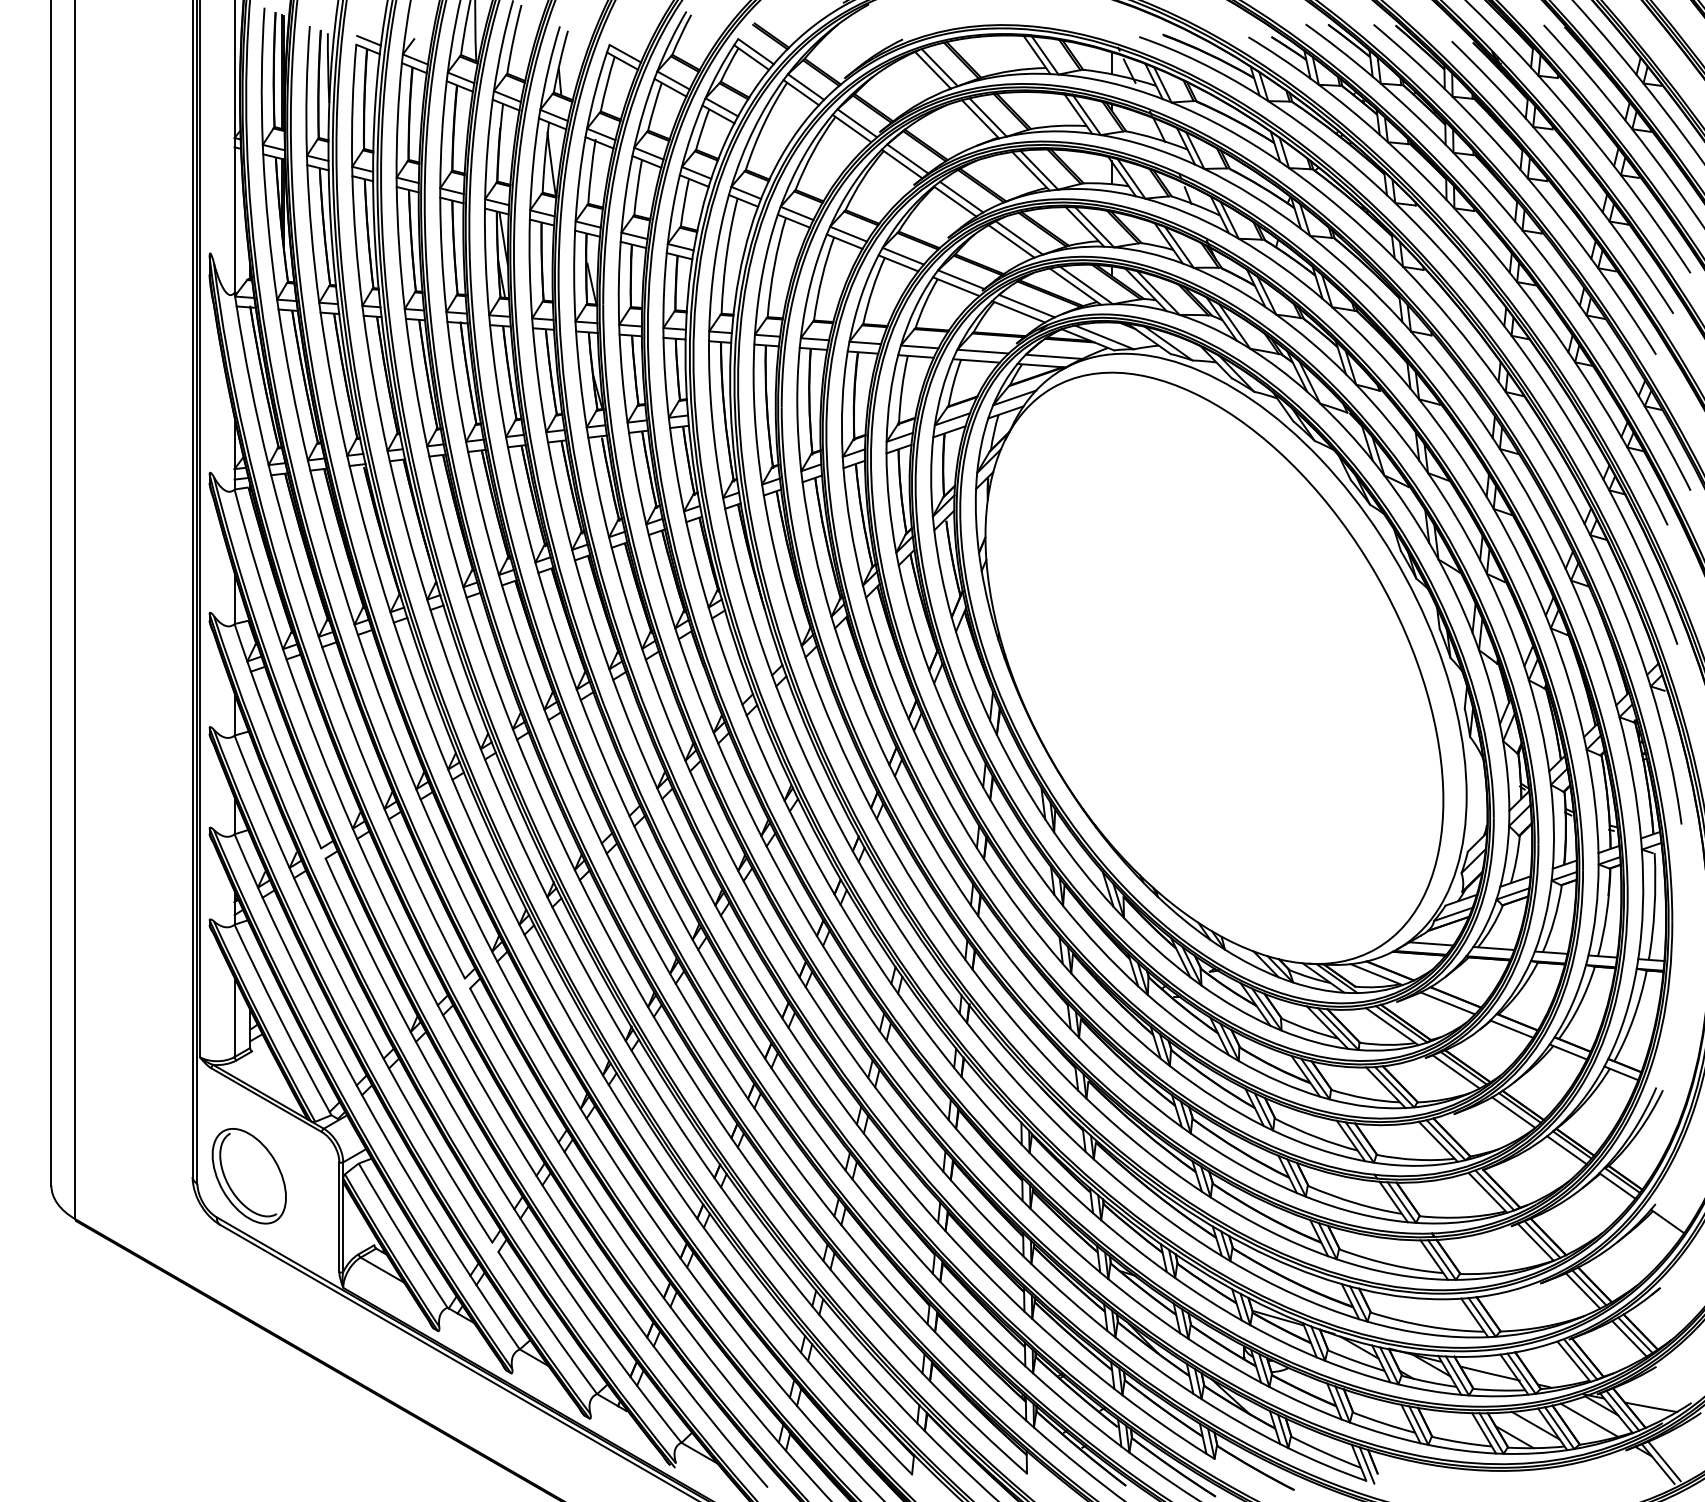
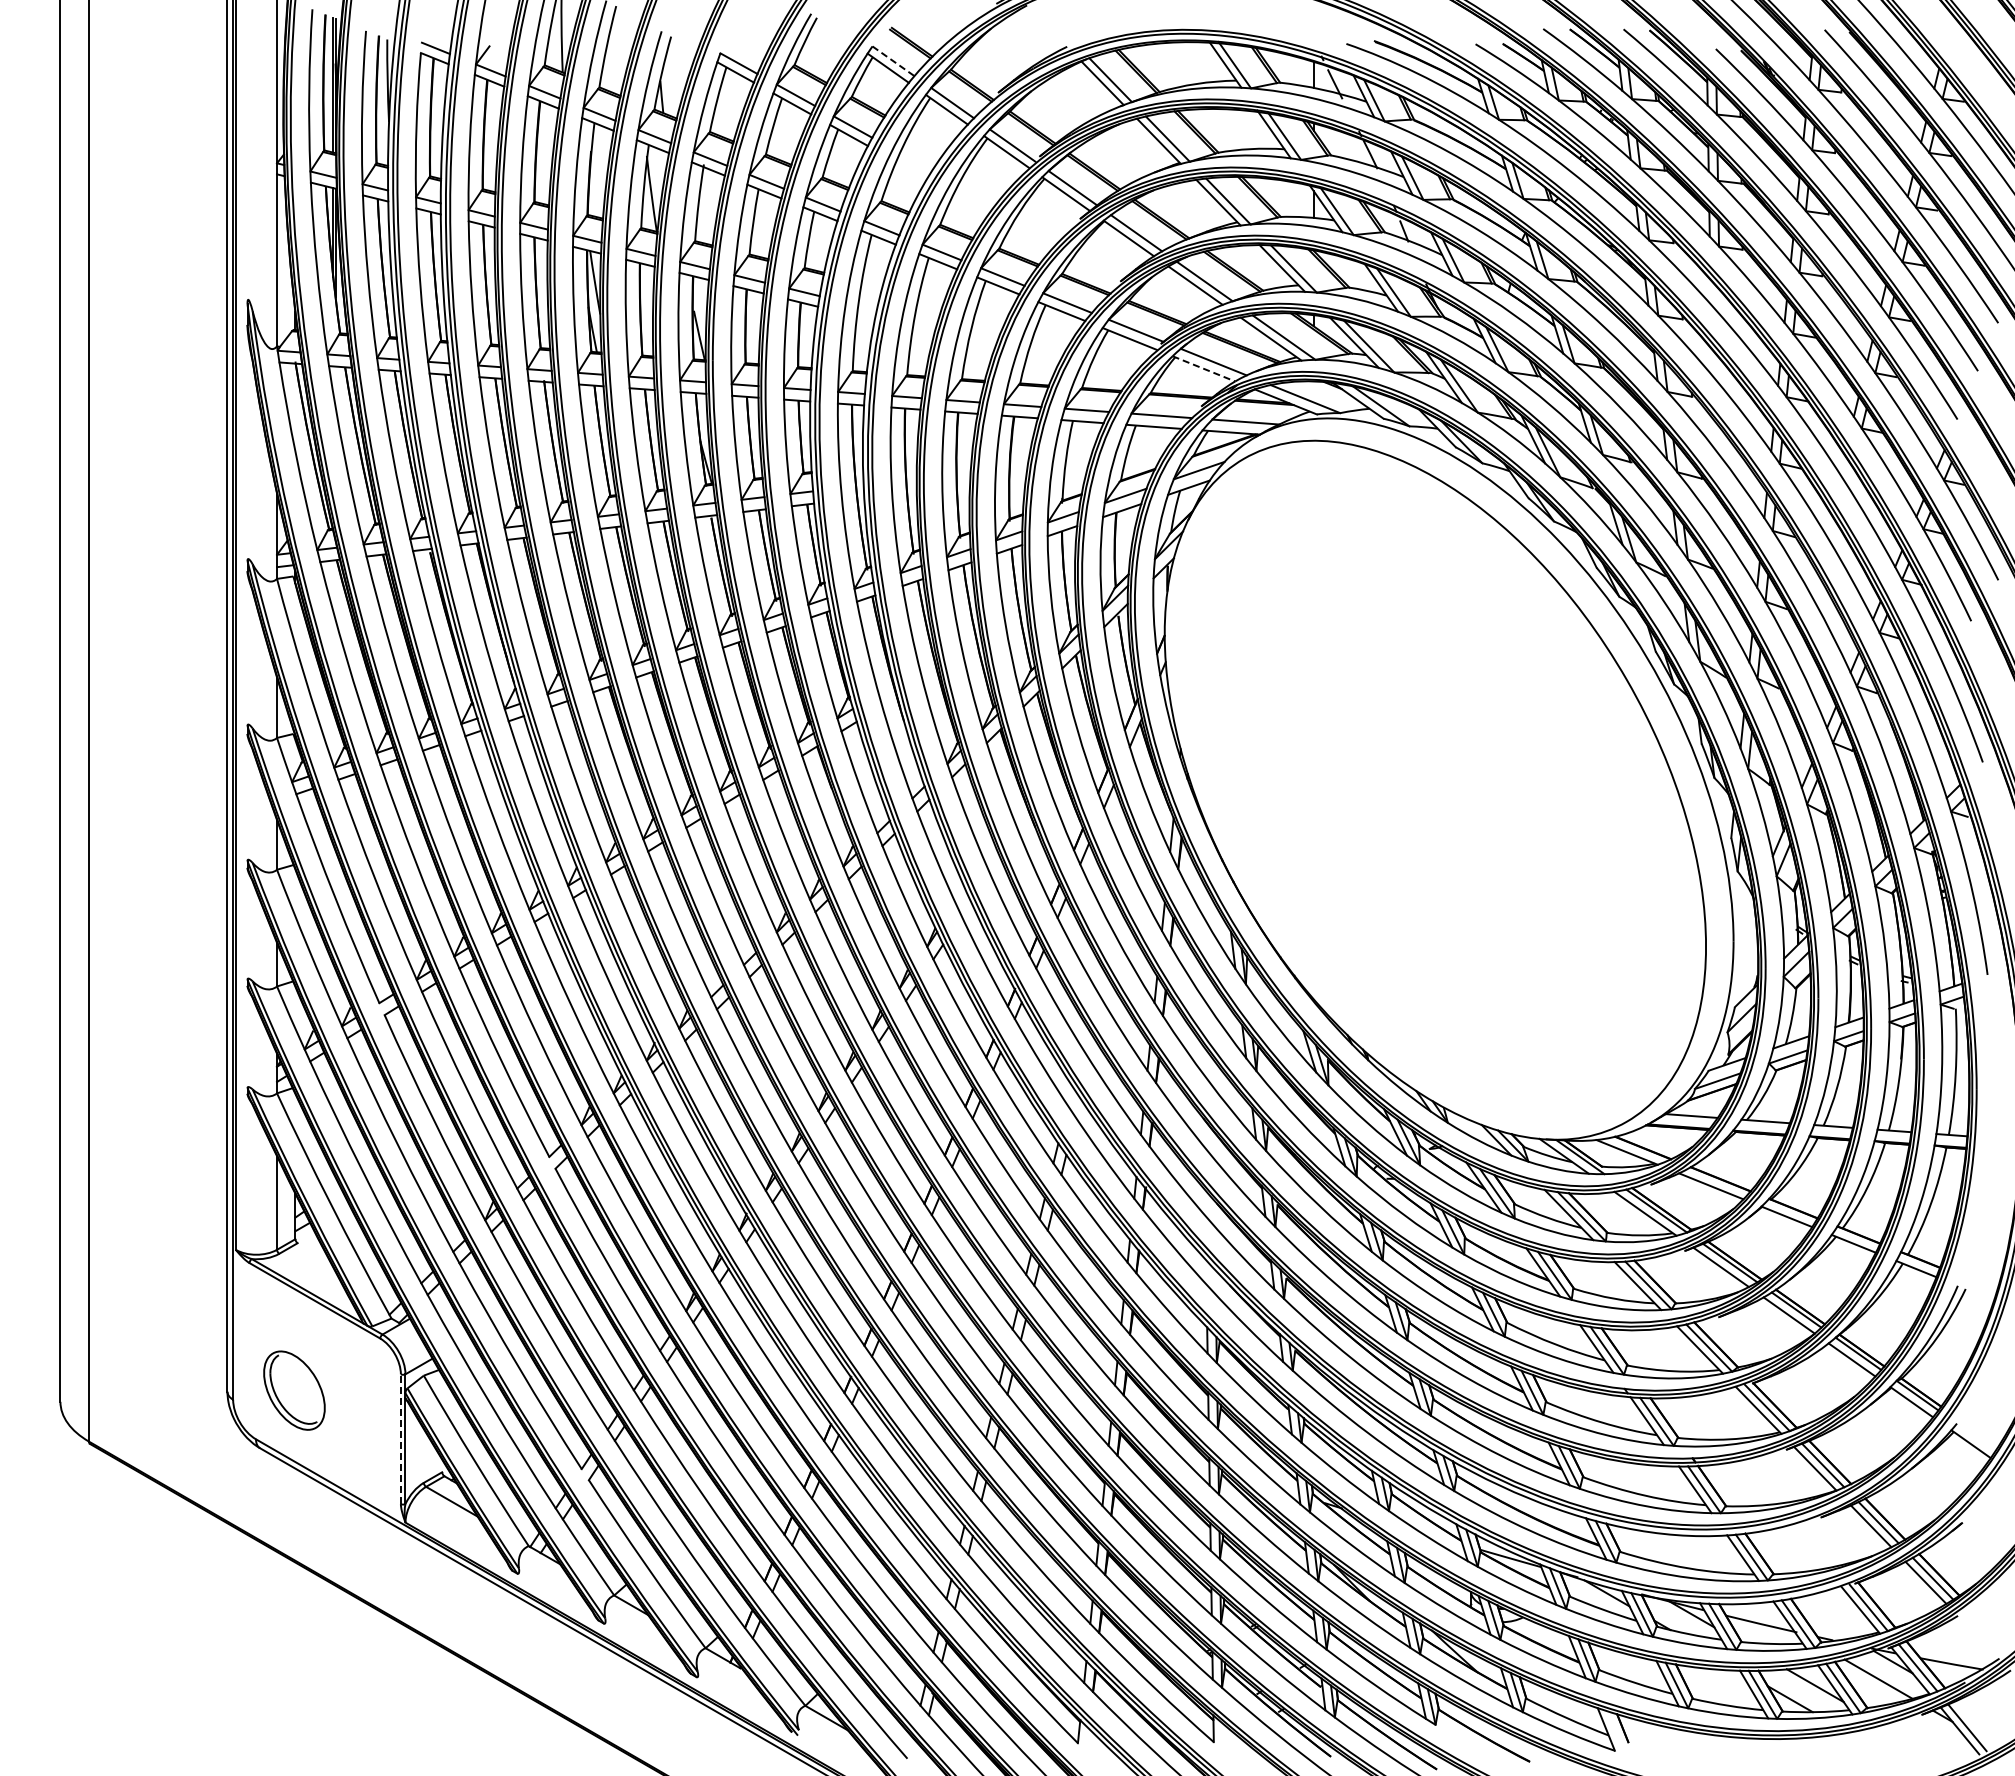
line: (756, 51) -> (893, 61), solid -> dashed
line: (1018, 311) -> (1203, 368), solid -> dashed
part: (249, 1176) -> (294, 1390), size x0.7
line: (339, 1217) -> (400, 1439), solid -> dashed
line: (1366, 1465) -> (1615, 1732), removed

